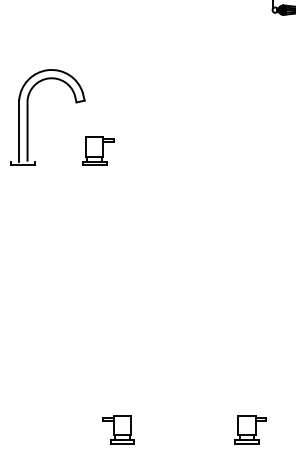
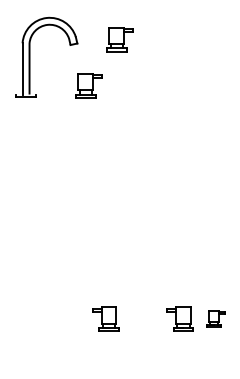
part: (135, 95) -> (119, 39), added
part: (207, 429) -> (180, 318), added
part: (250, 429) -> (216, 318), size x0.7

